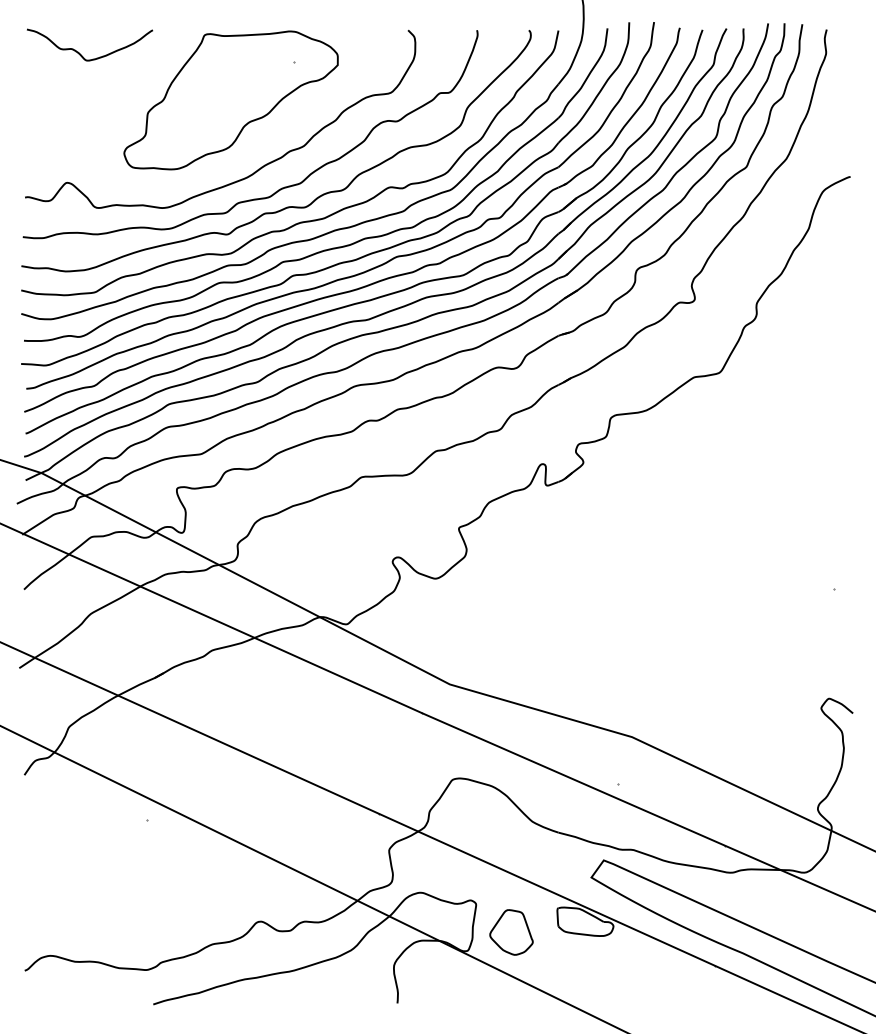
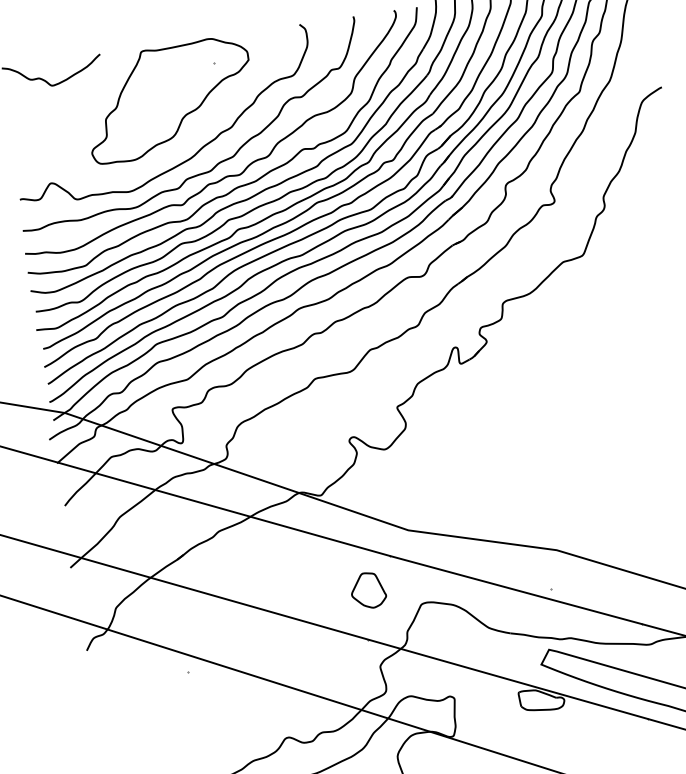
part: (511, 932) -> (368, 590), moved

